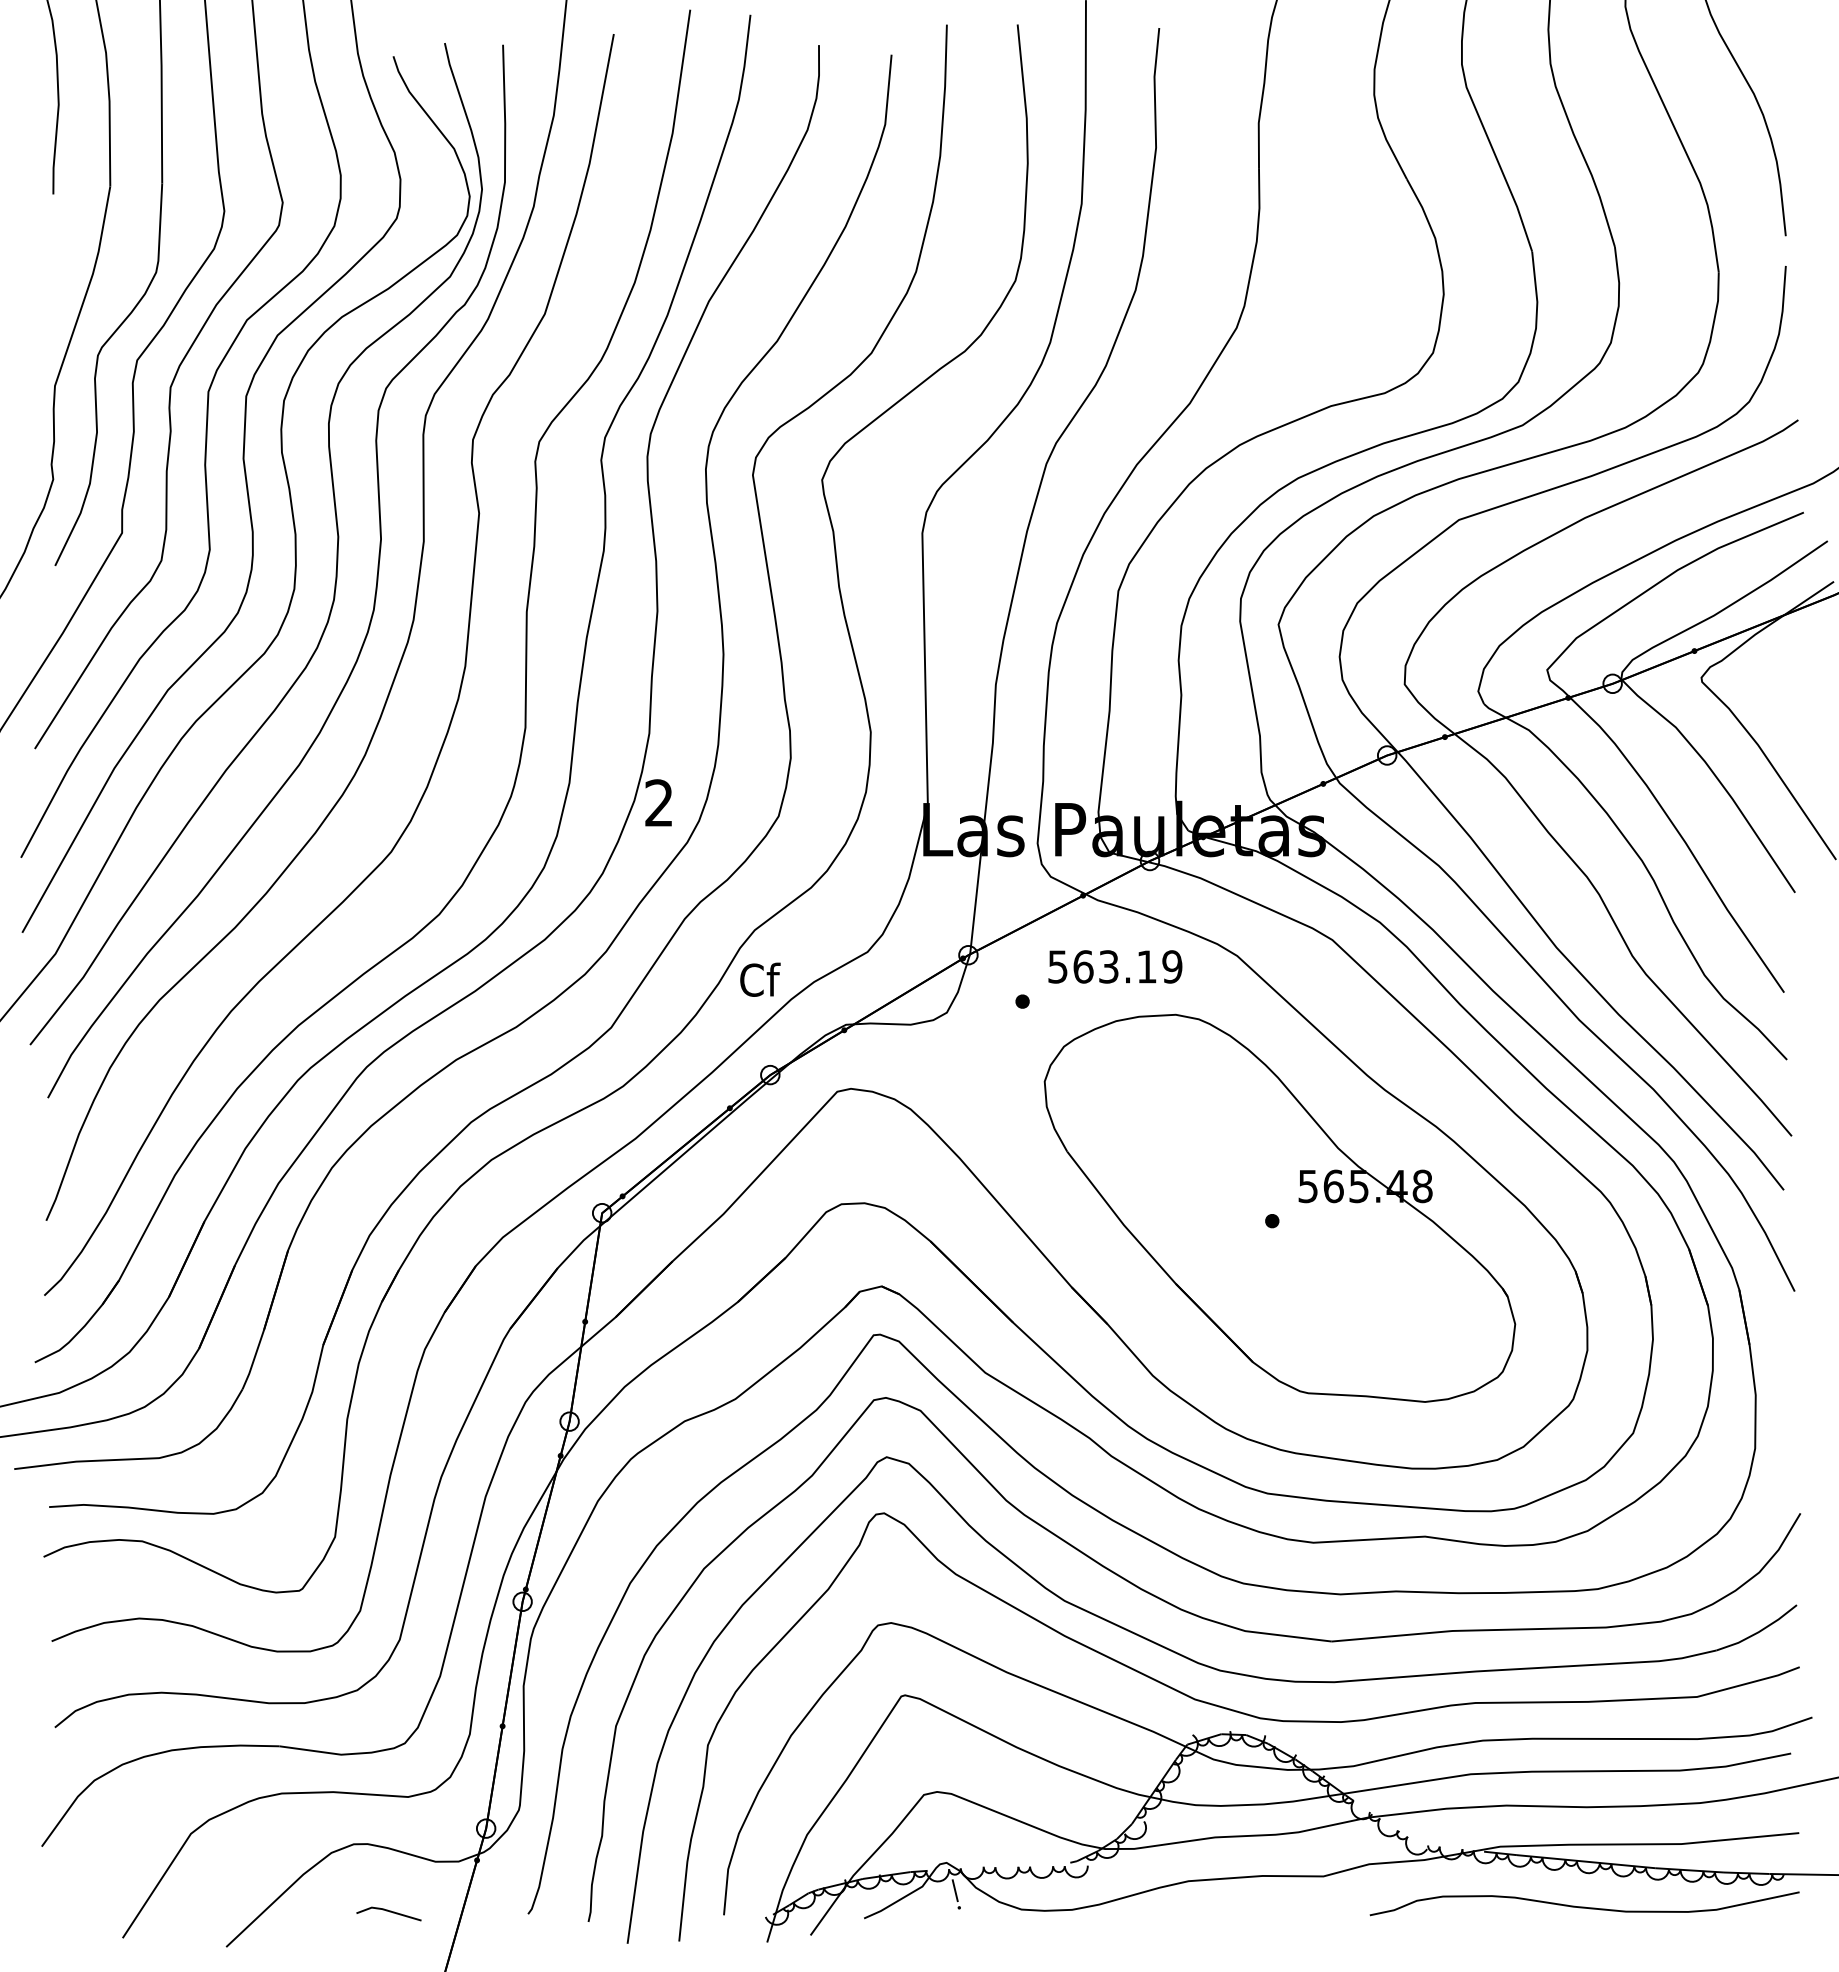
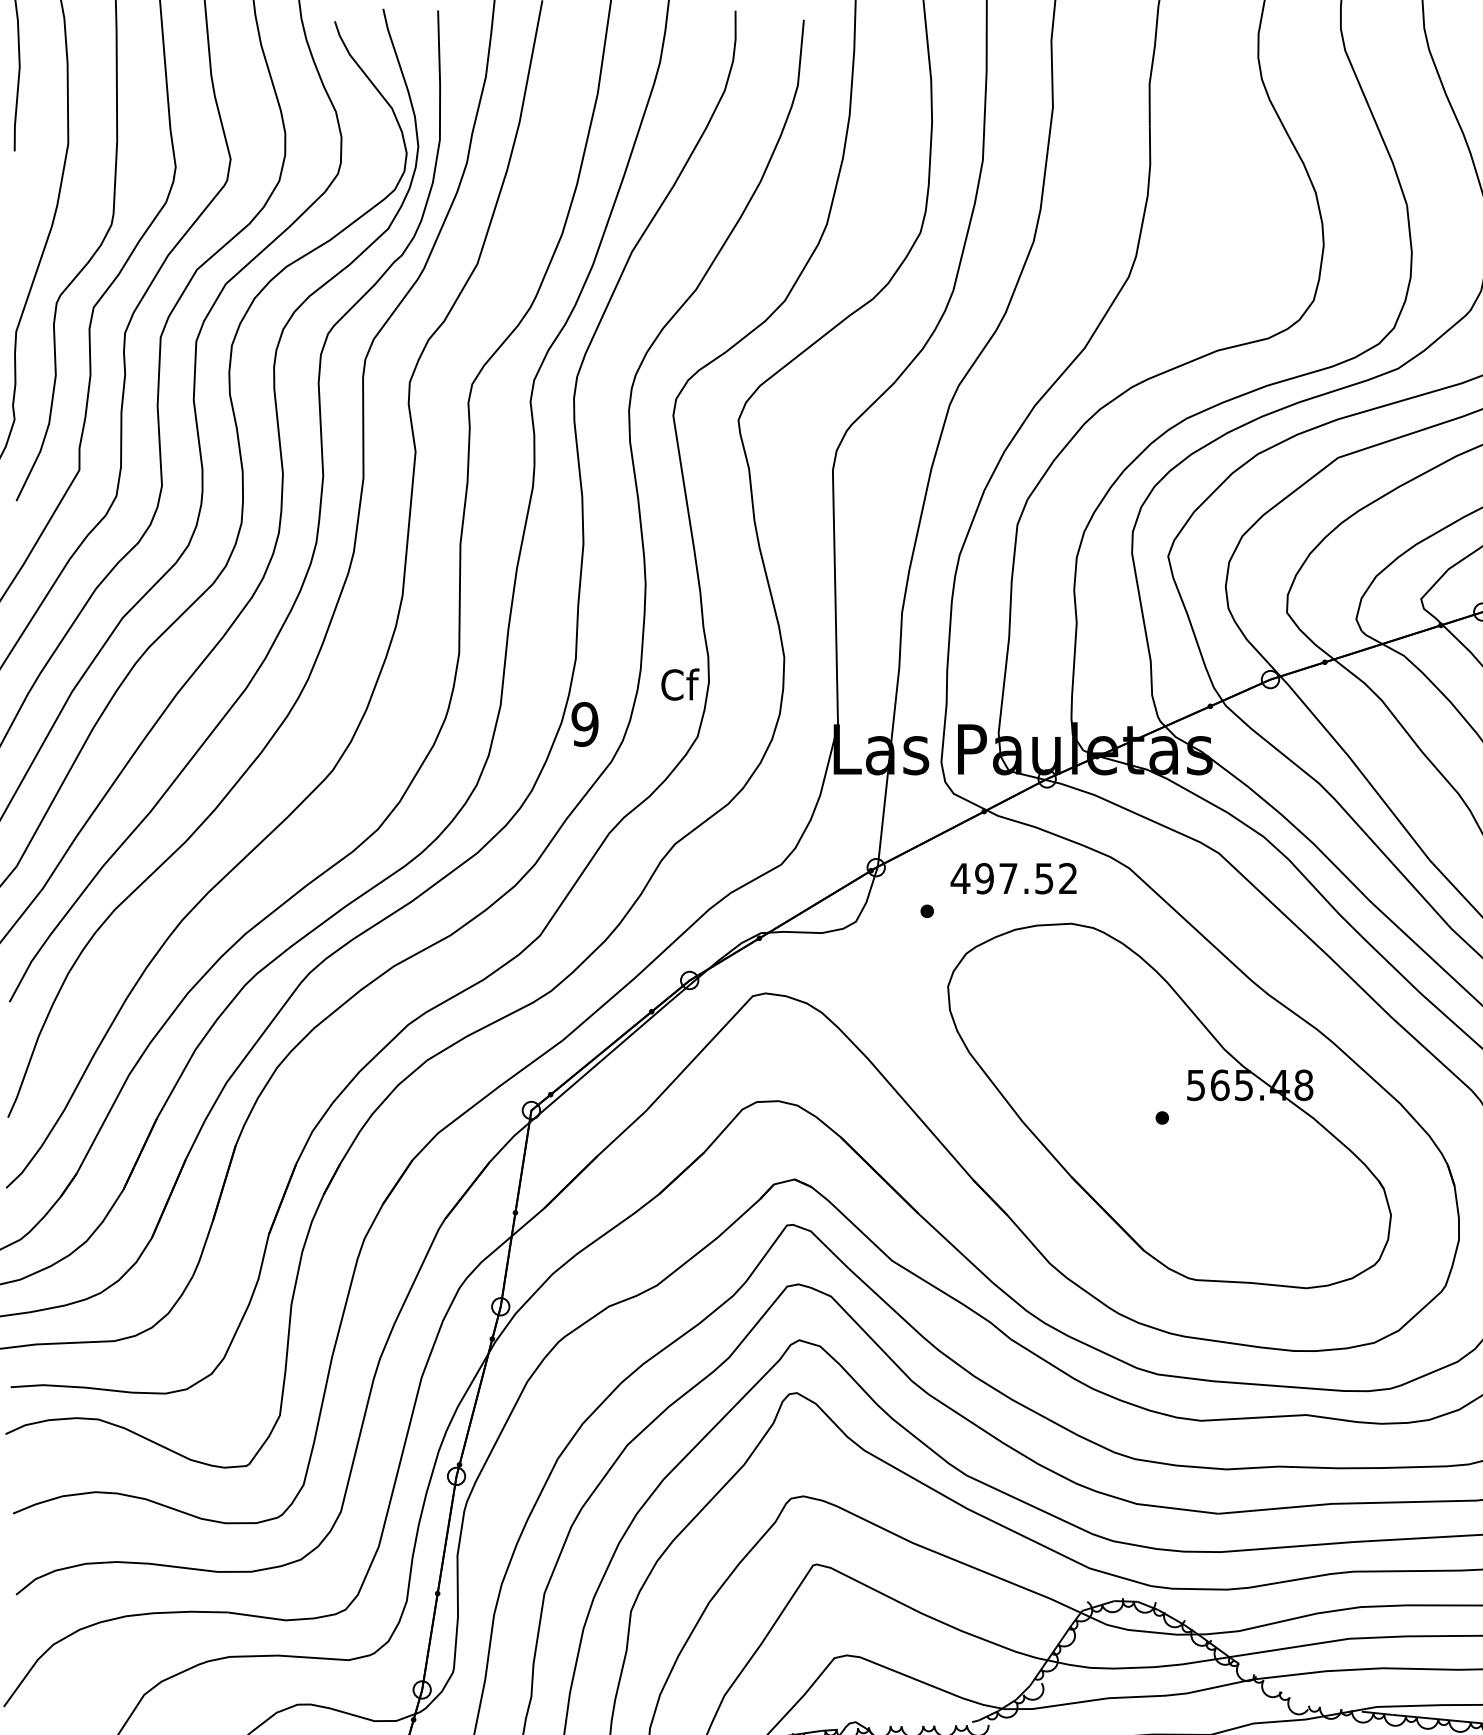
text: (658, 803) -> (584, 724), 2 -> 9
text: (1114, 966) -> (1013, 878), 563.19 -> 497.52
text: (760, 979) -> (680, 684), moved

